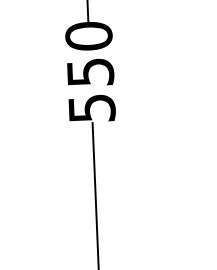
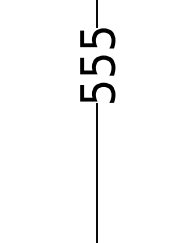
text: (88, 35) -> (97, 37), 550 -> 555

